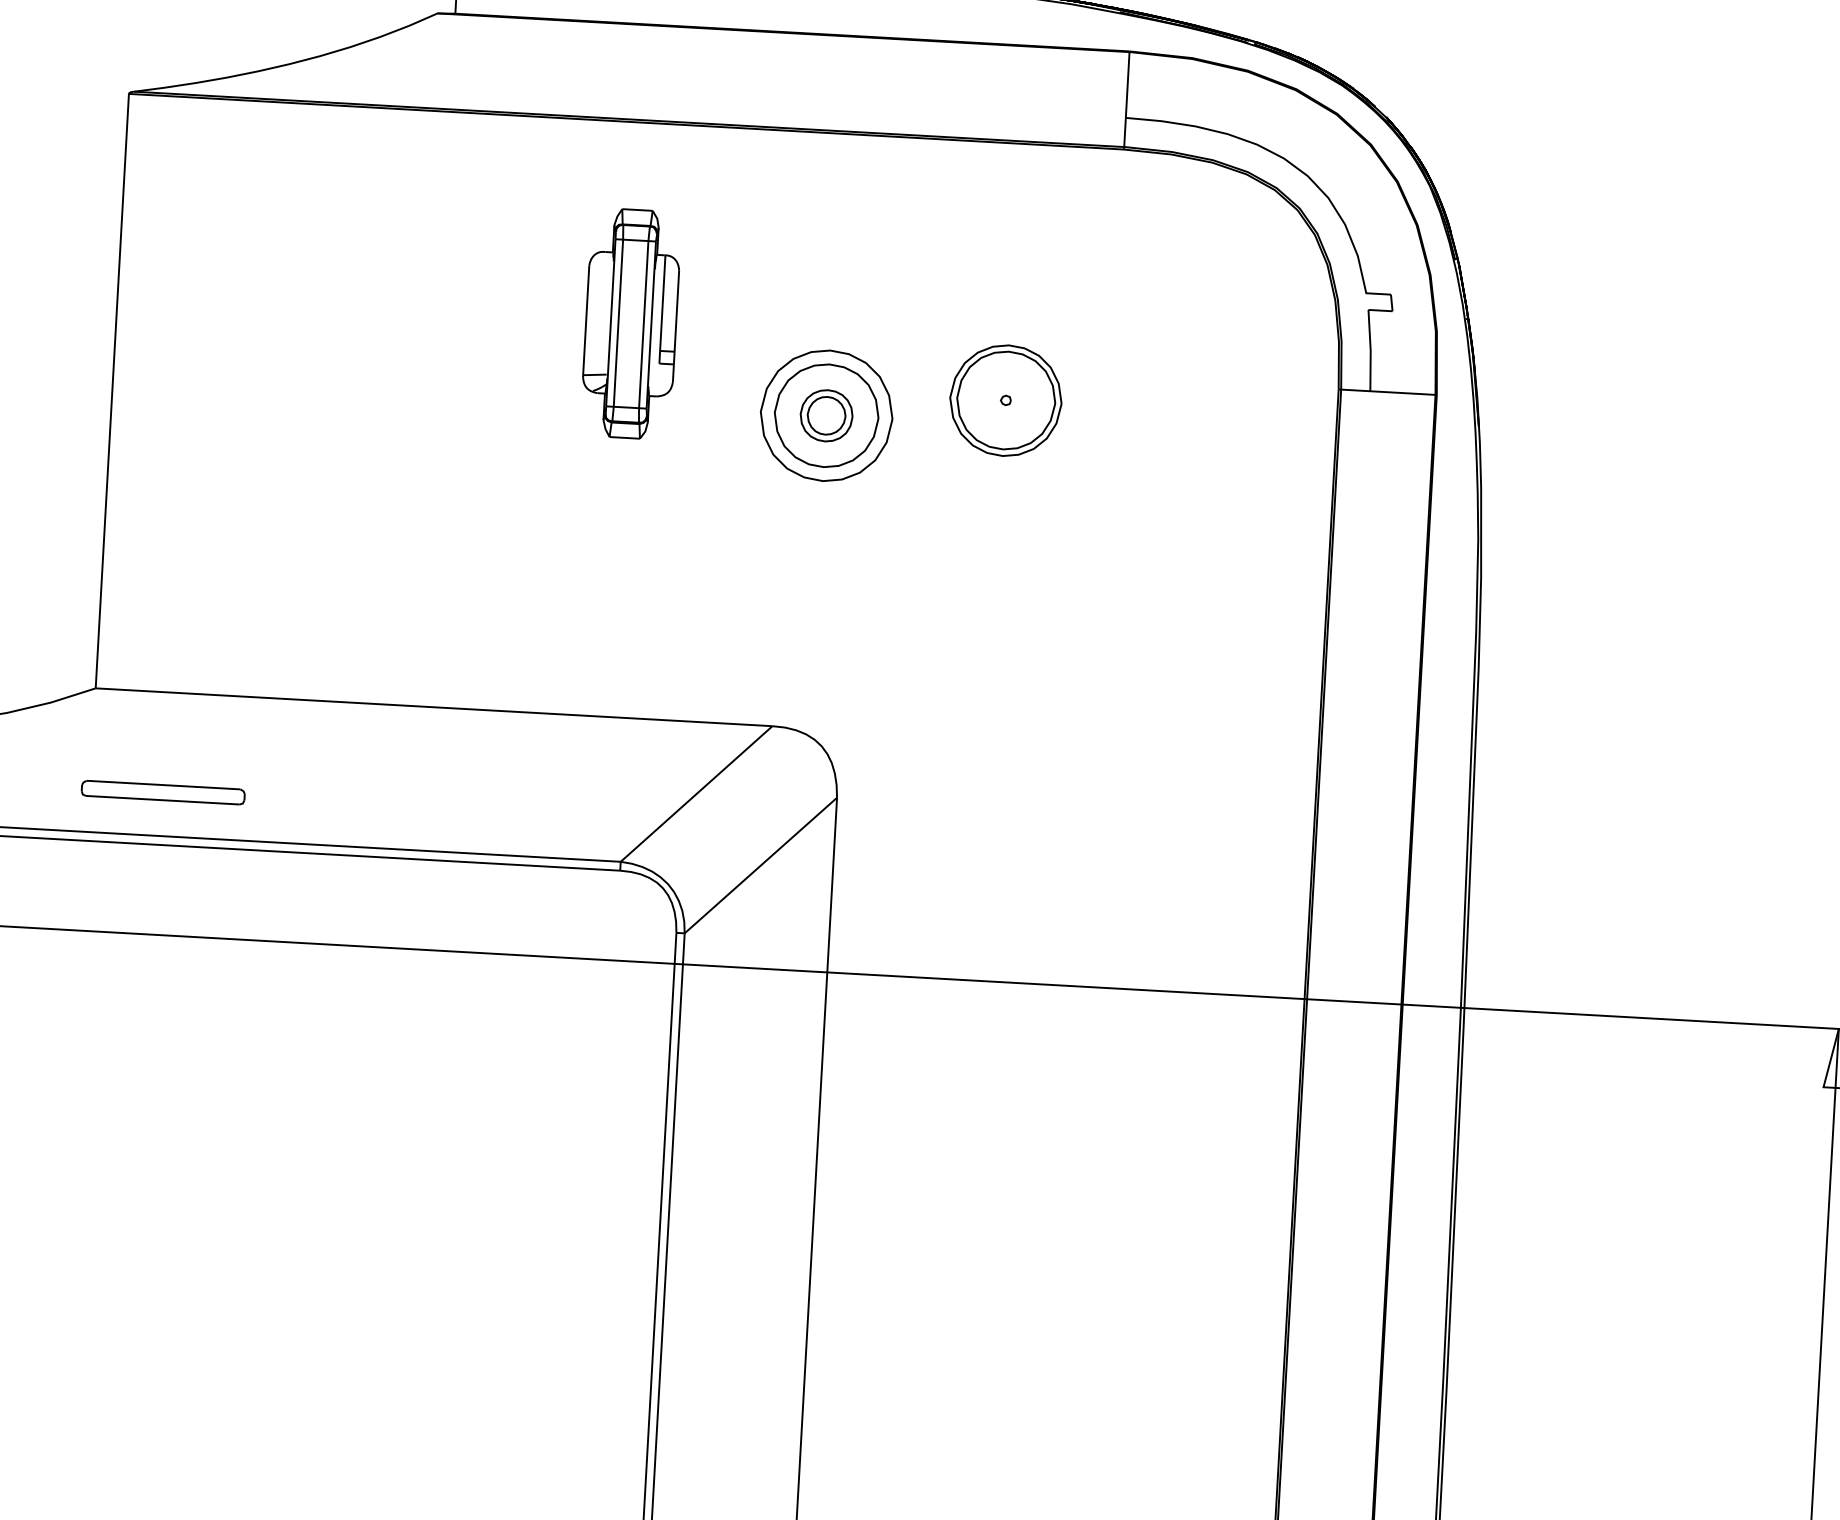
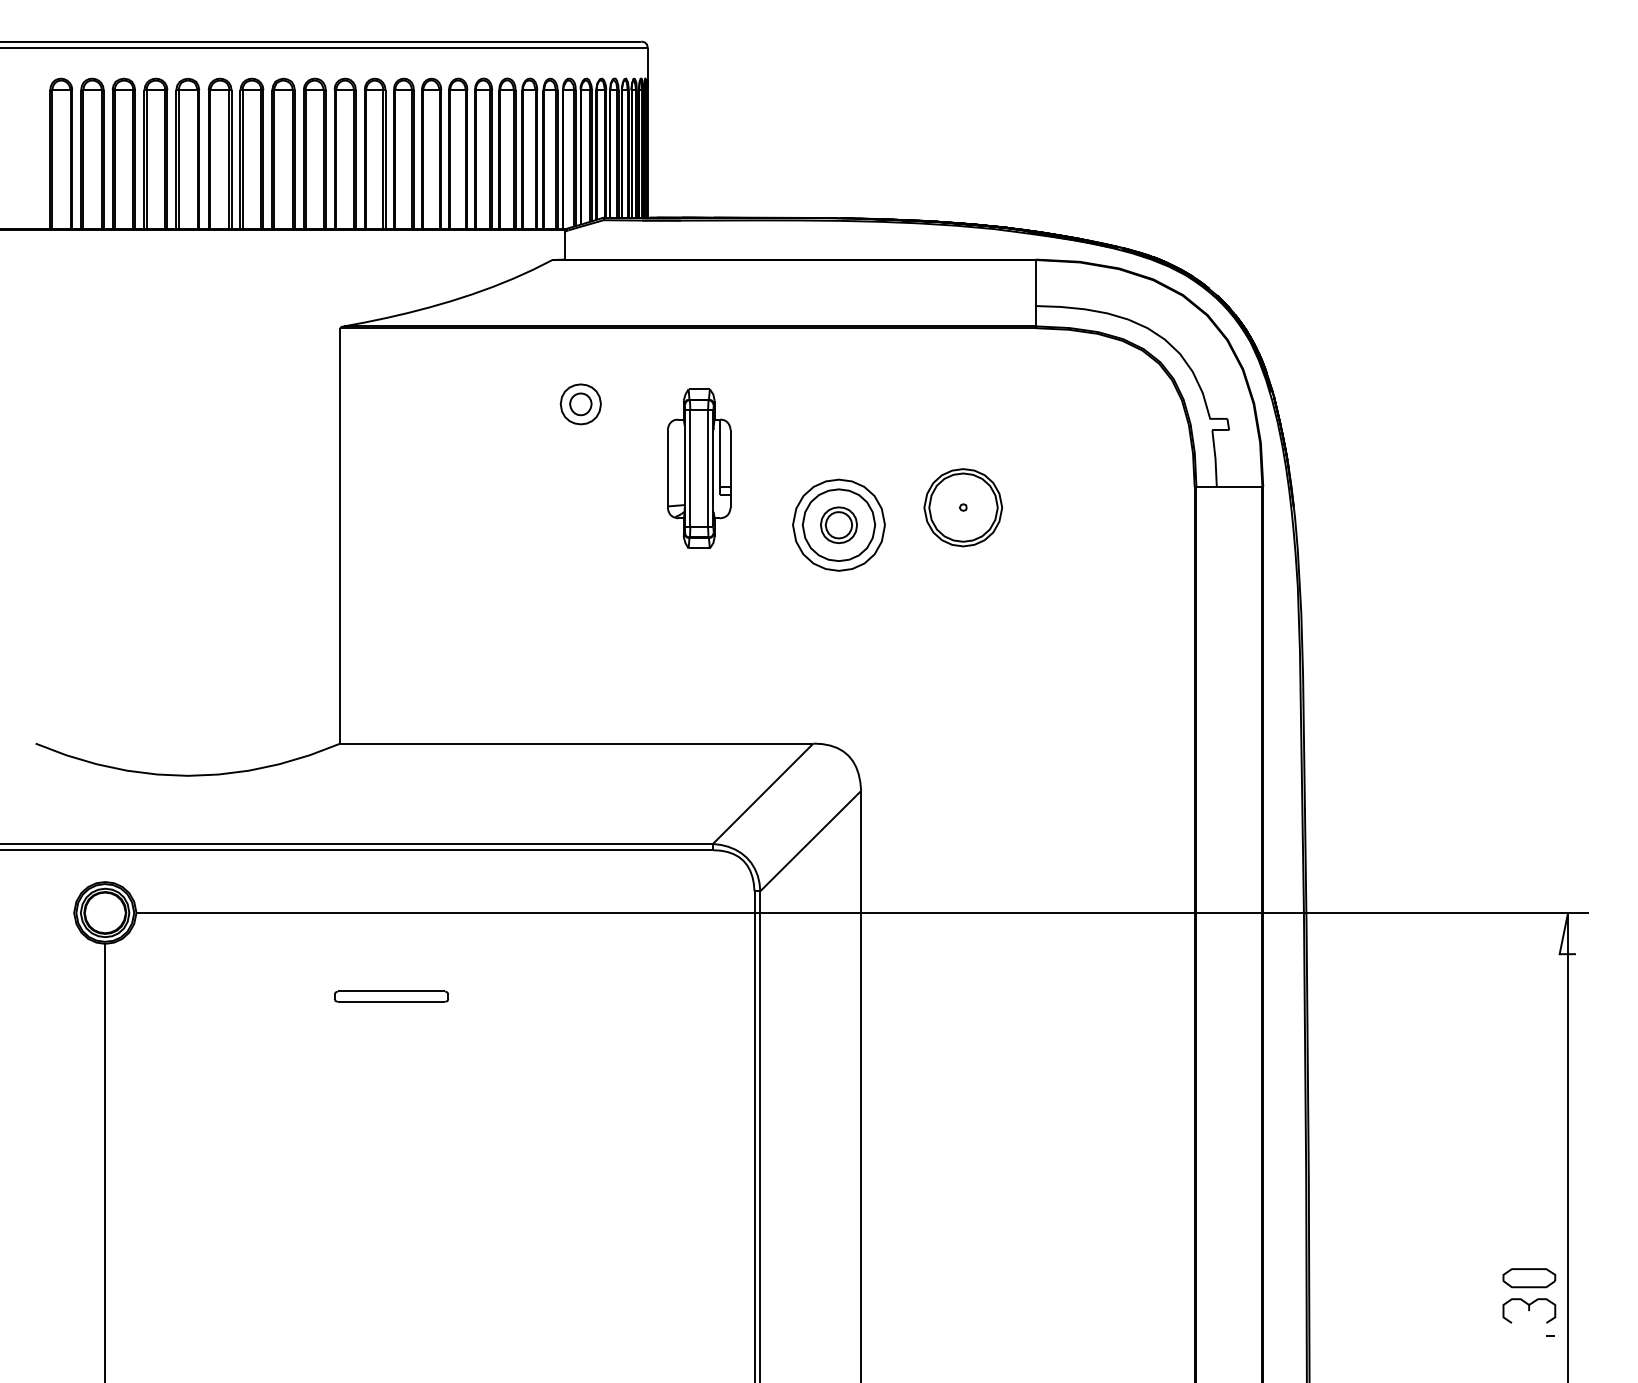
part: (466, 222) -> (580, 404), added
part: (163, 792) -> (391, 996), moved

